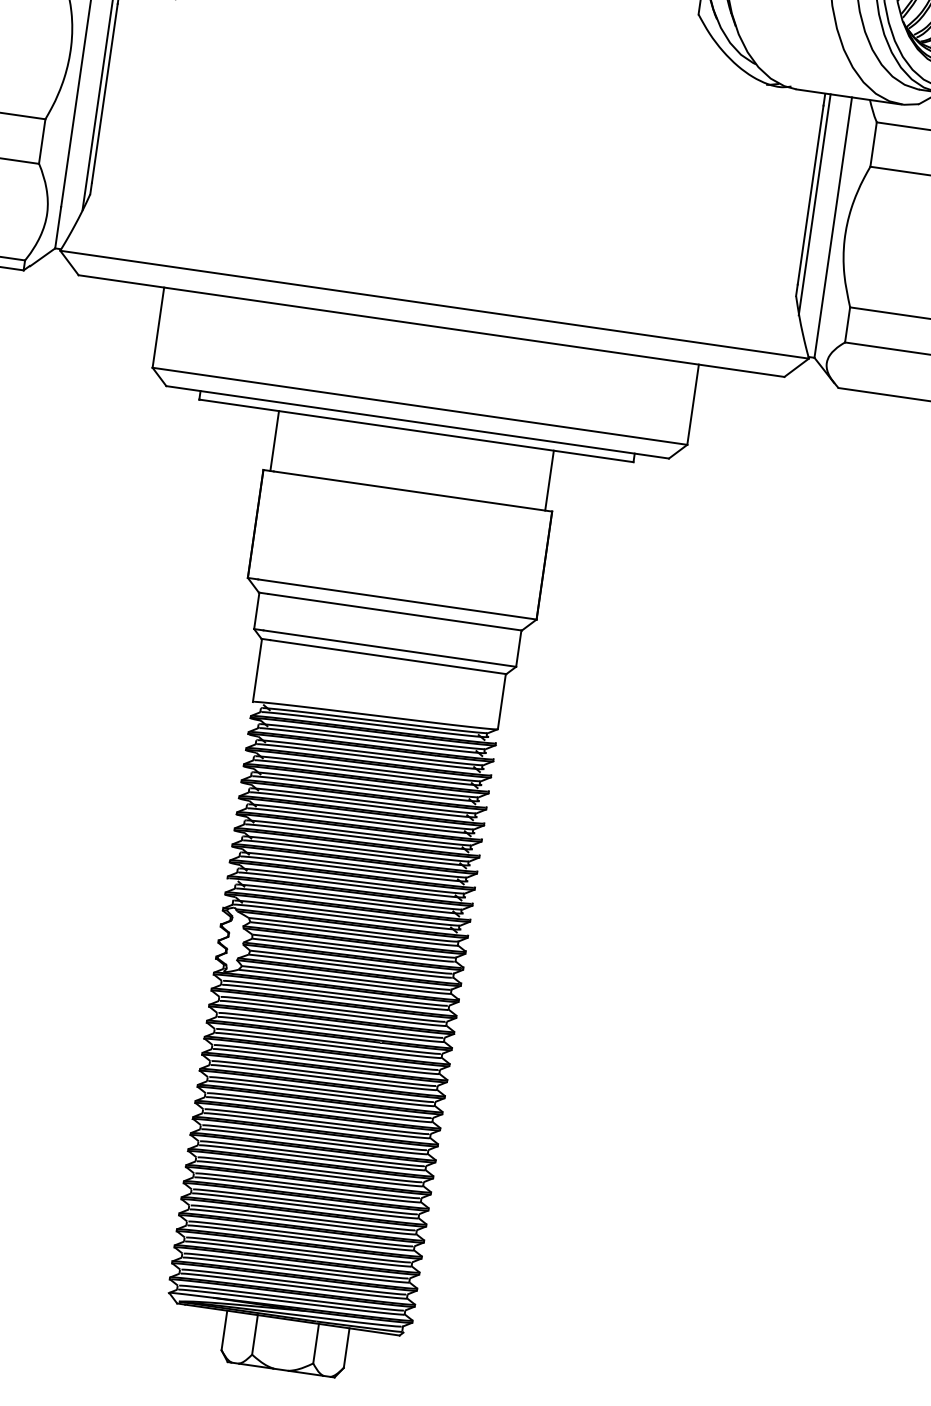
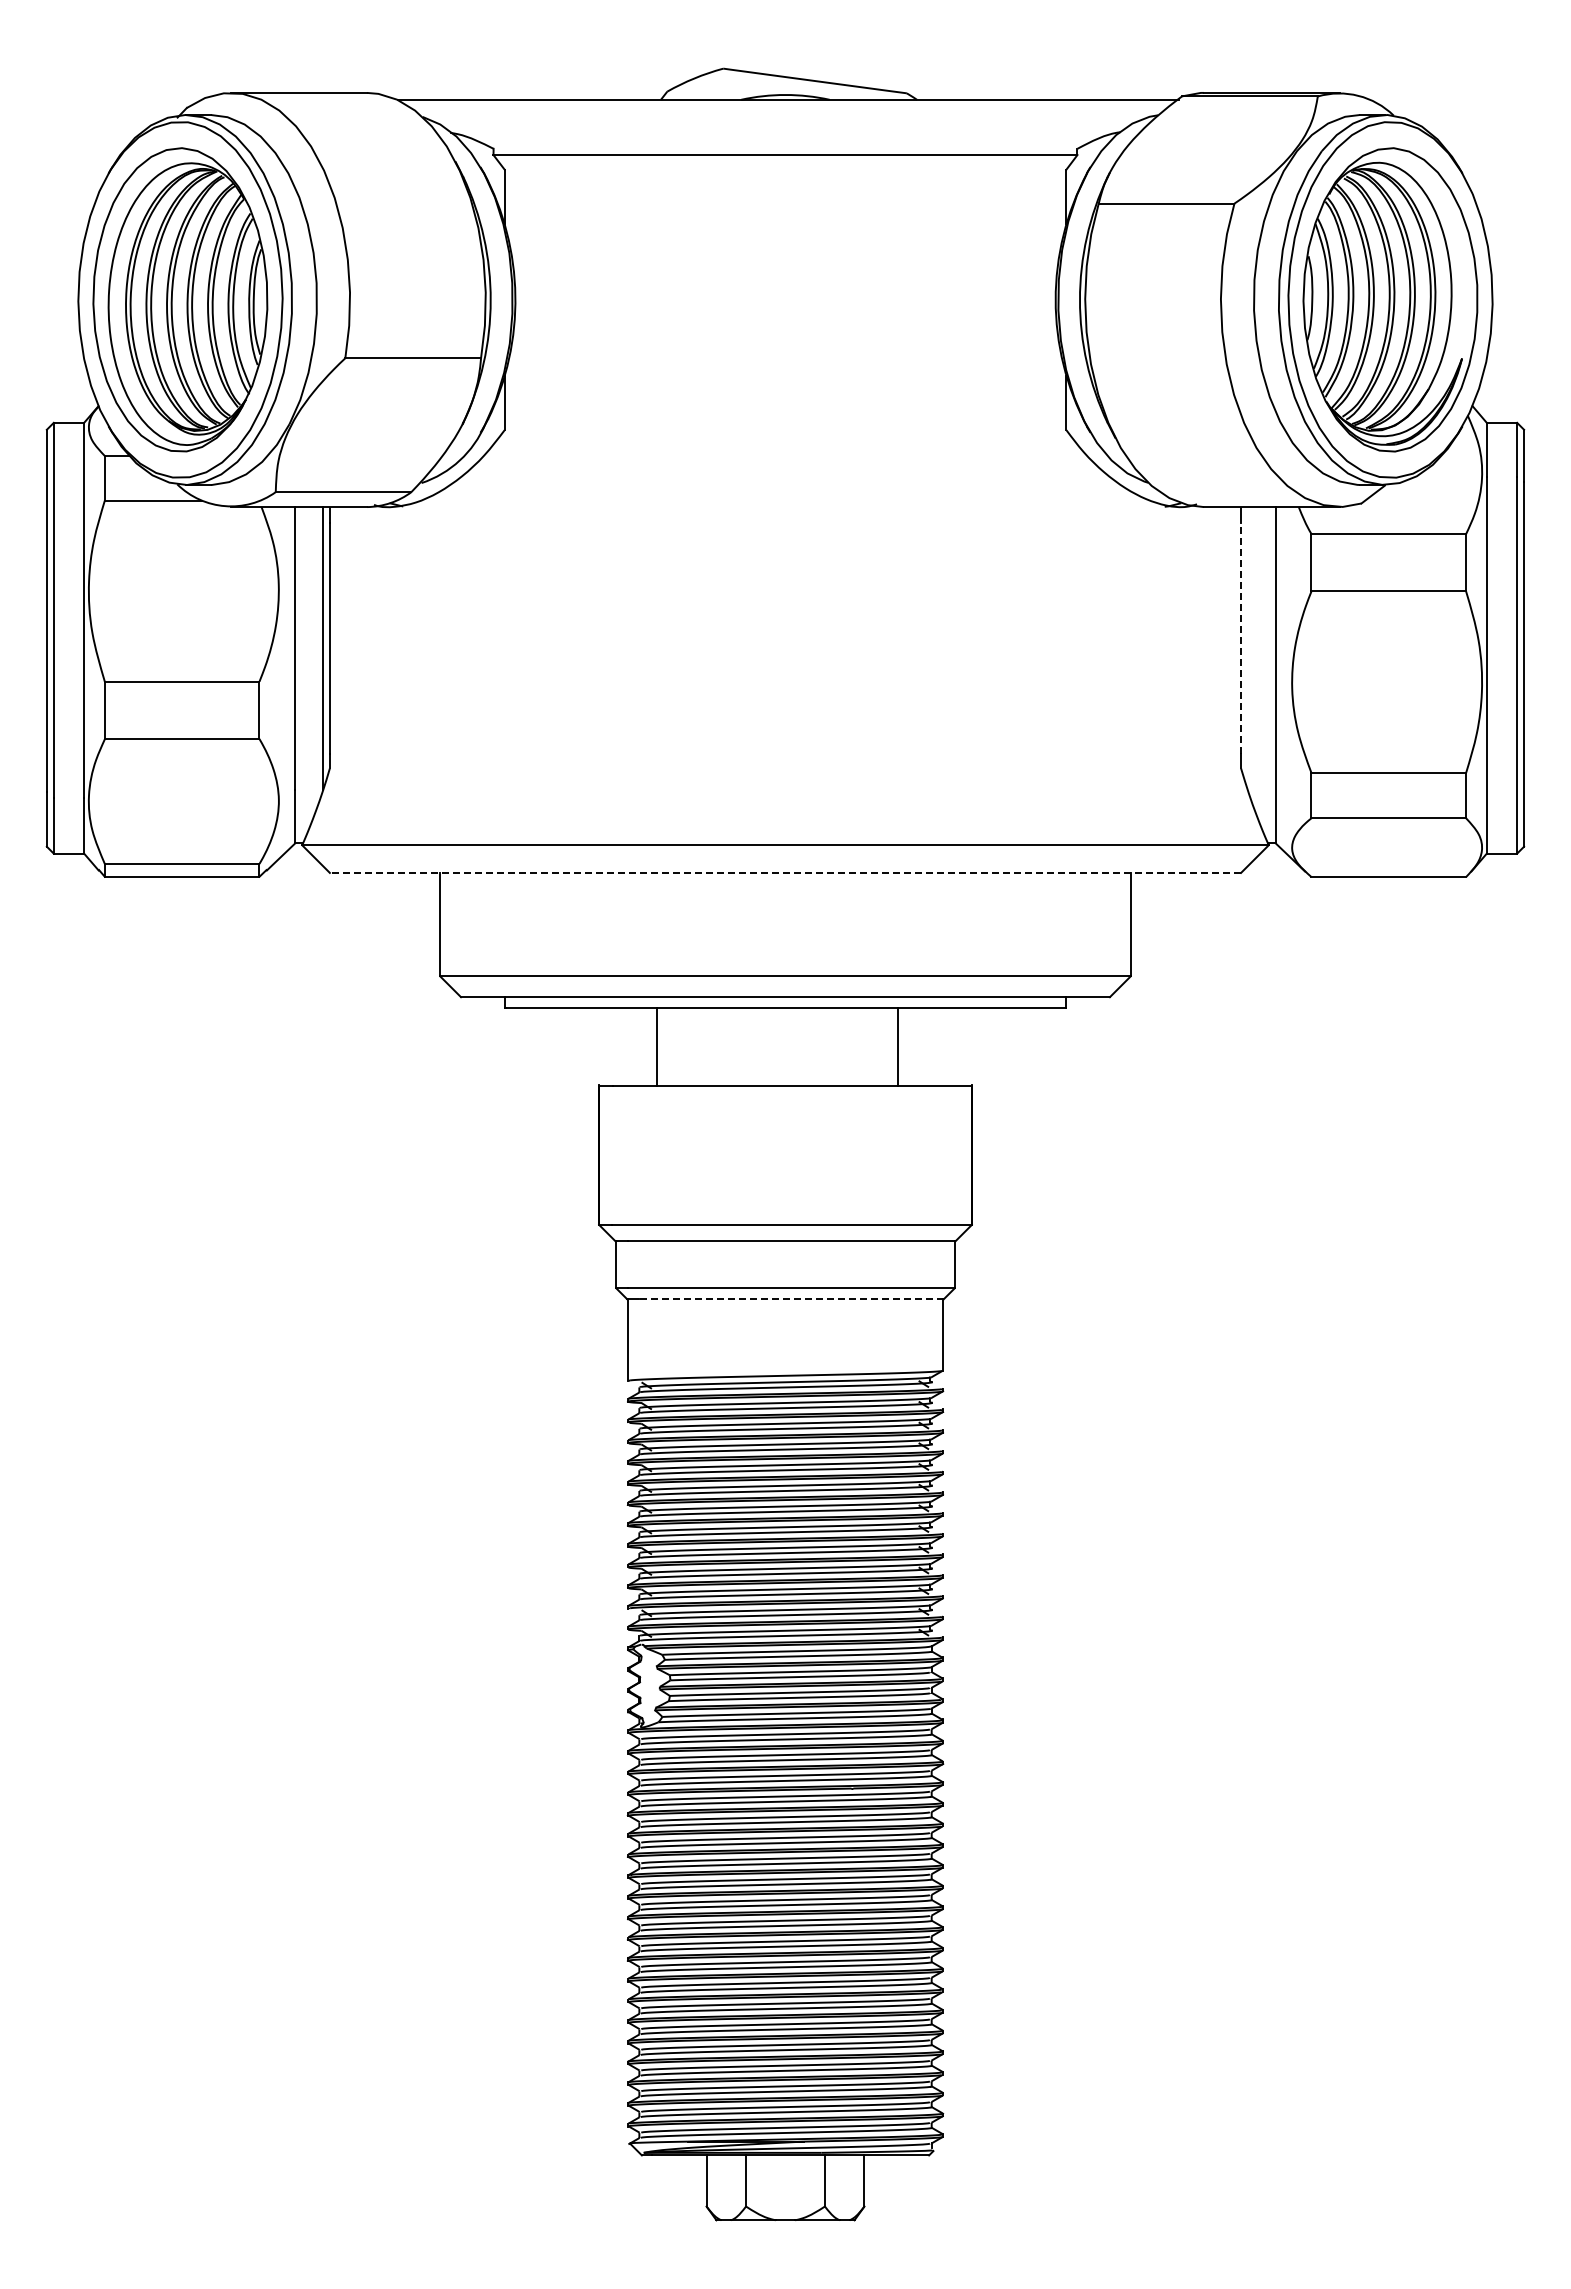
line: (811, 194) -> (1241, 637), solid -> dashed
line: (814, 204) -> (1247, 649), removed
line: (431, 325) -> (785, 872), solid -> dashed
line: (275, 440) -> (657, 1046), moved
line: (549, 480) -> (897, 1046), moved
line: (387, 657) -> (790, 1299), solid -> dashed

